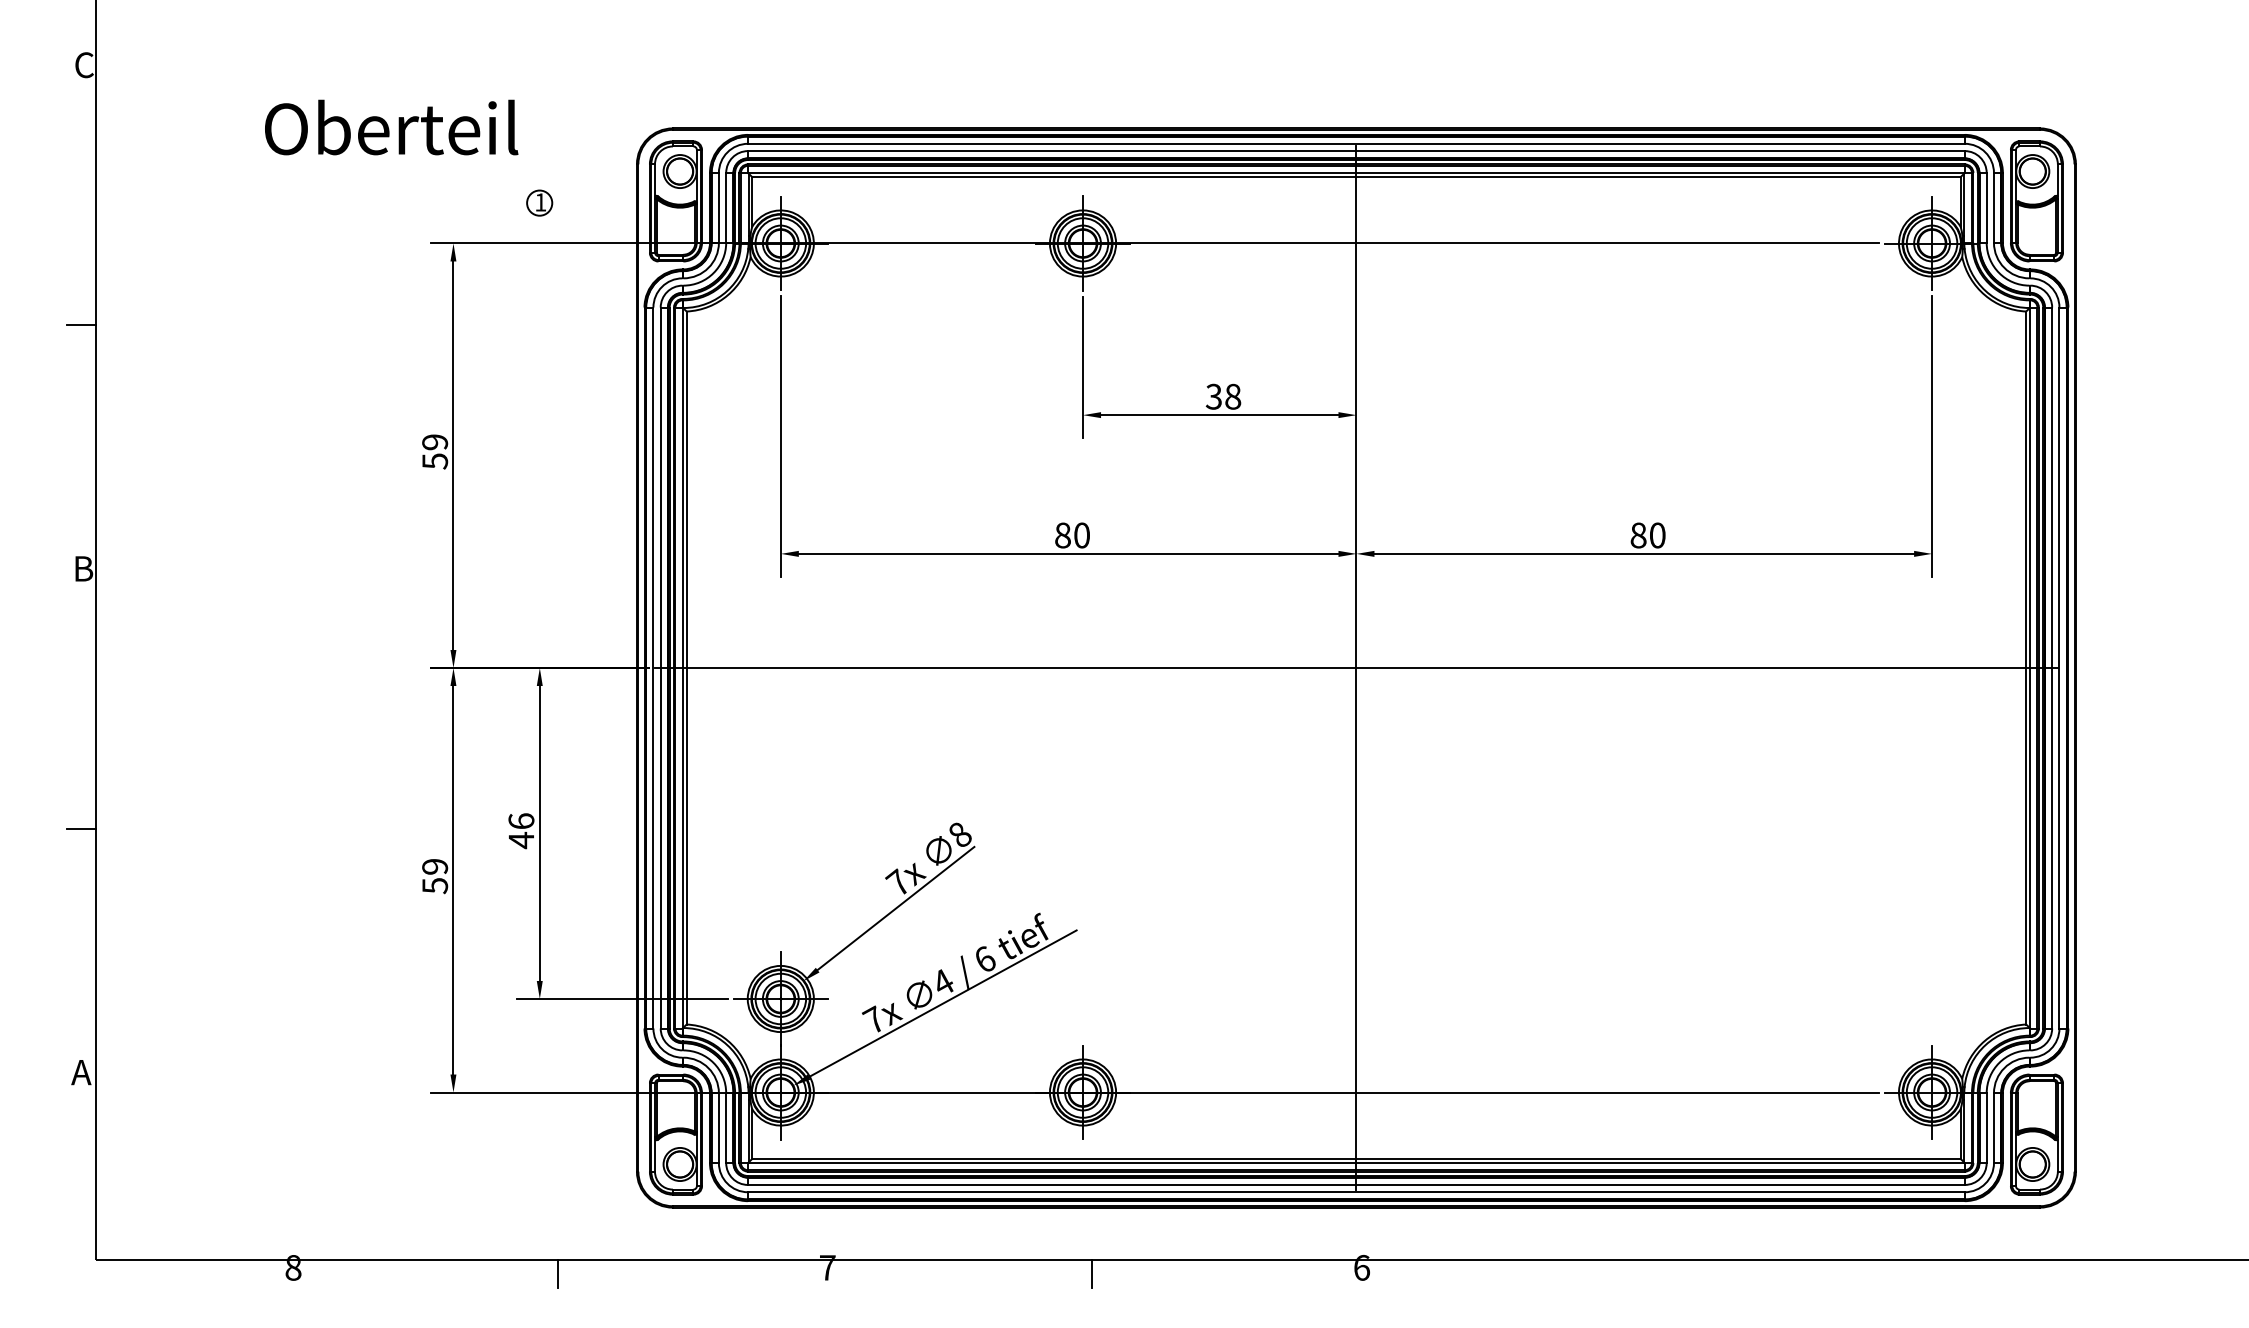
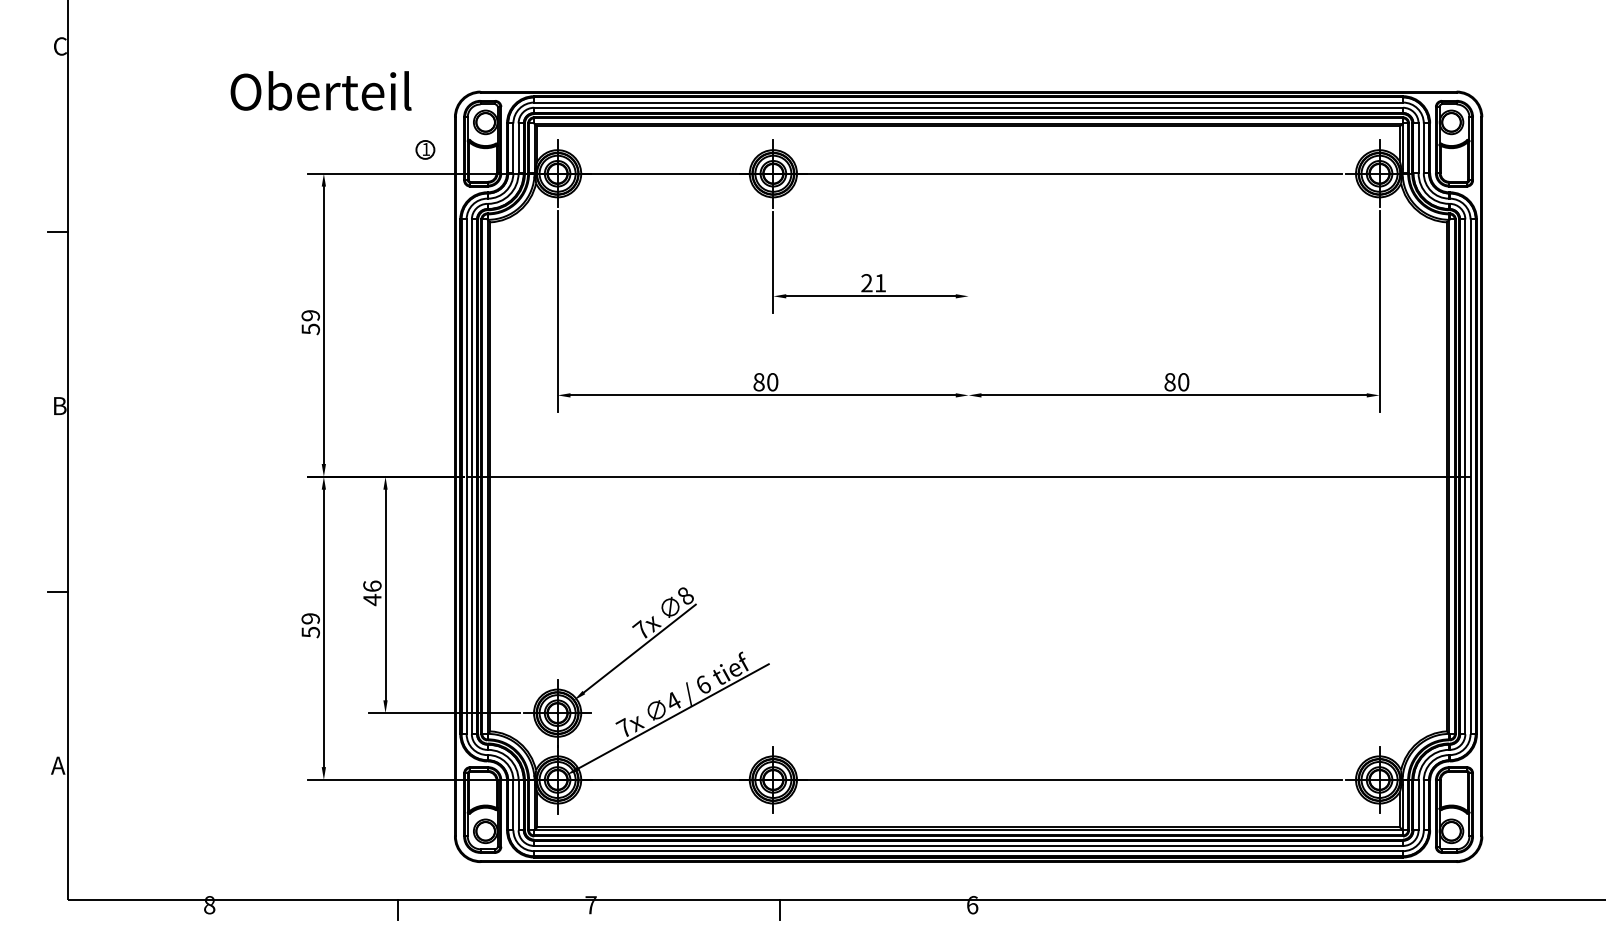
text: (391, 127) -> (321, 90), moved
part: (539, 202) -> (425, 149), moved
text: (1223, 396) -> (873, 283), 38 -> 21
line: (1356, 667) -> (968, 476), removed

